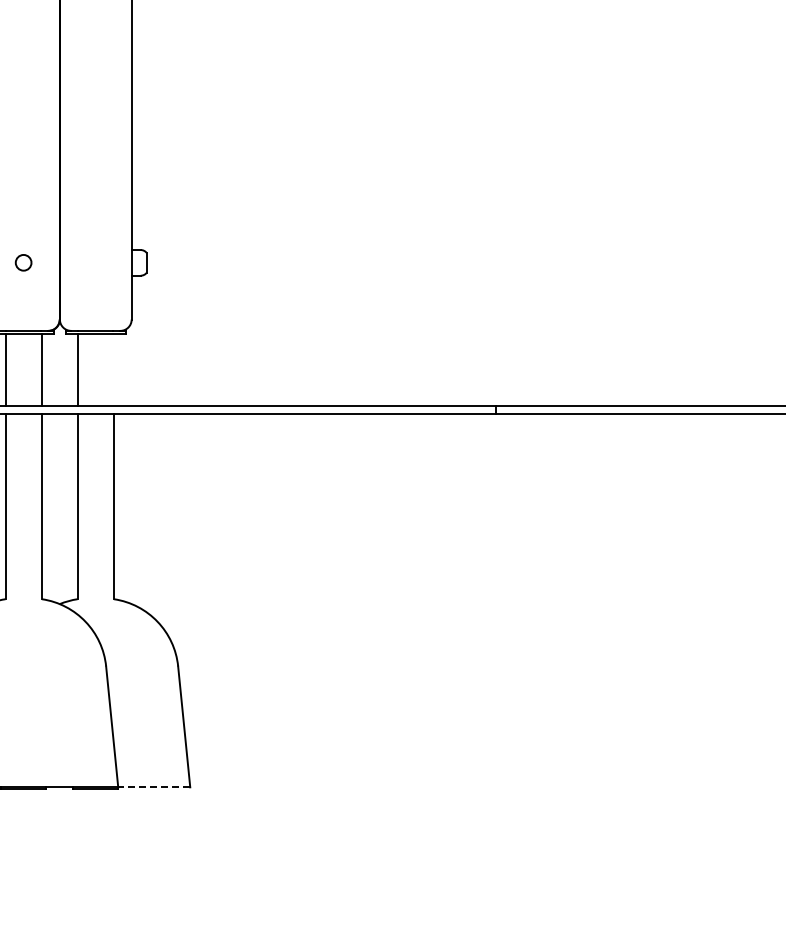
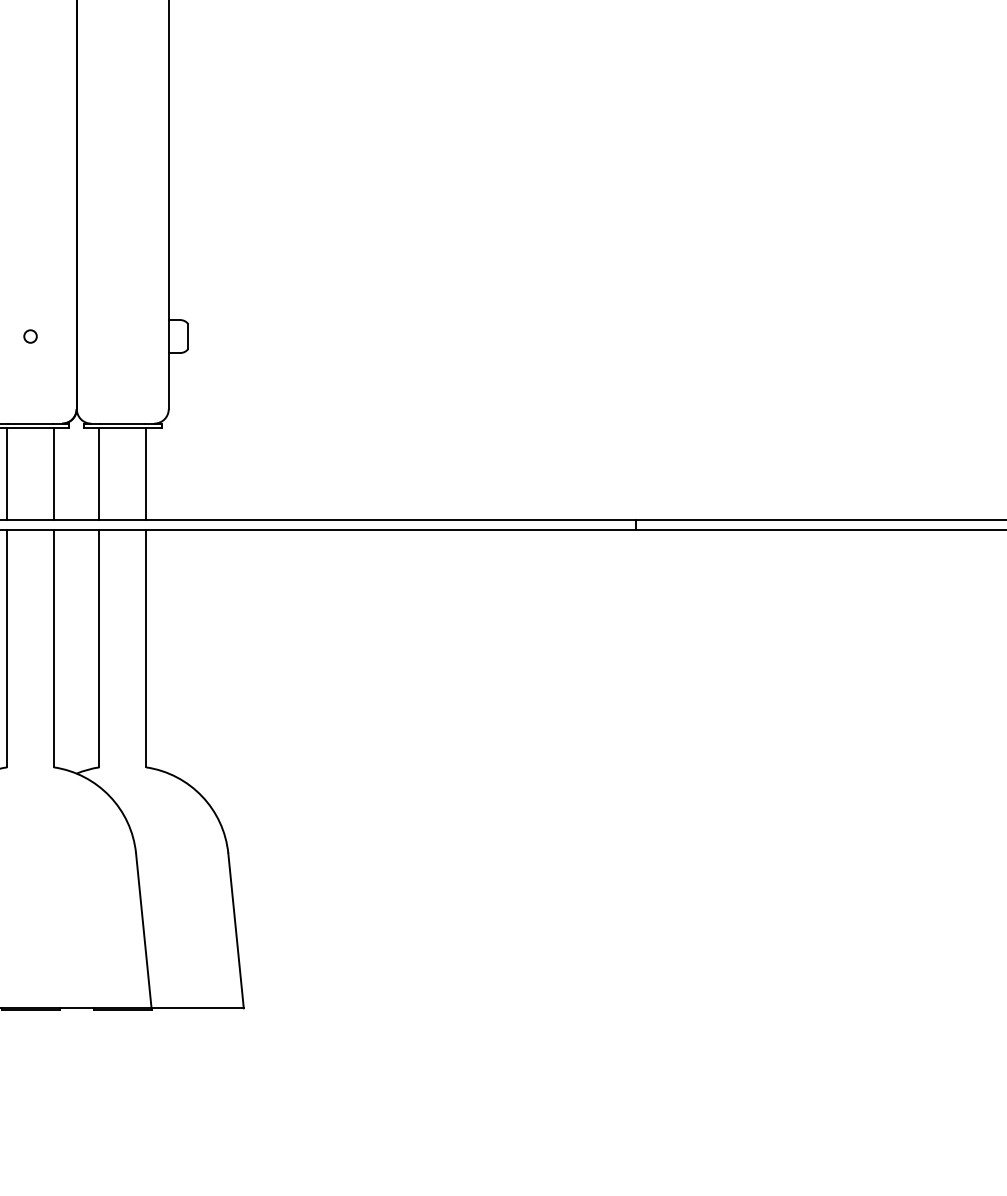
circle: (23, 262) -> (30, 336), size x0.62
line: (114, 369) -> (146, 473), added
line: (153, 787) -> (196, 1008), dashed -> solid

